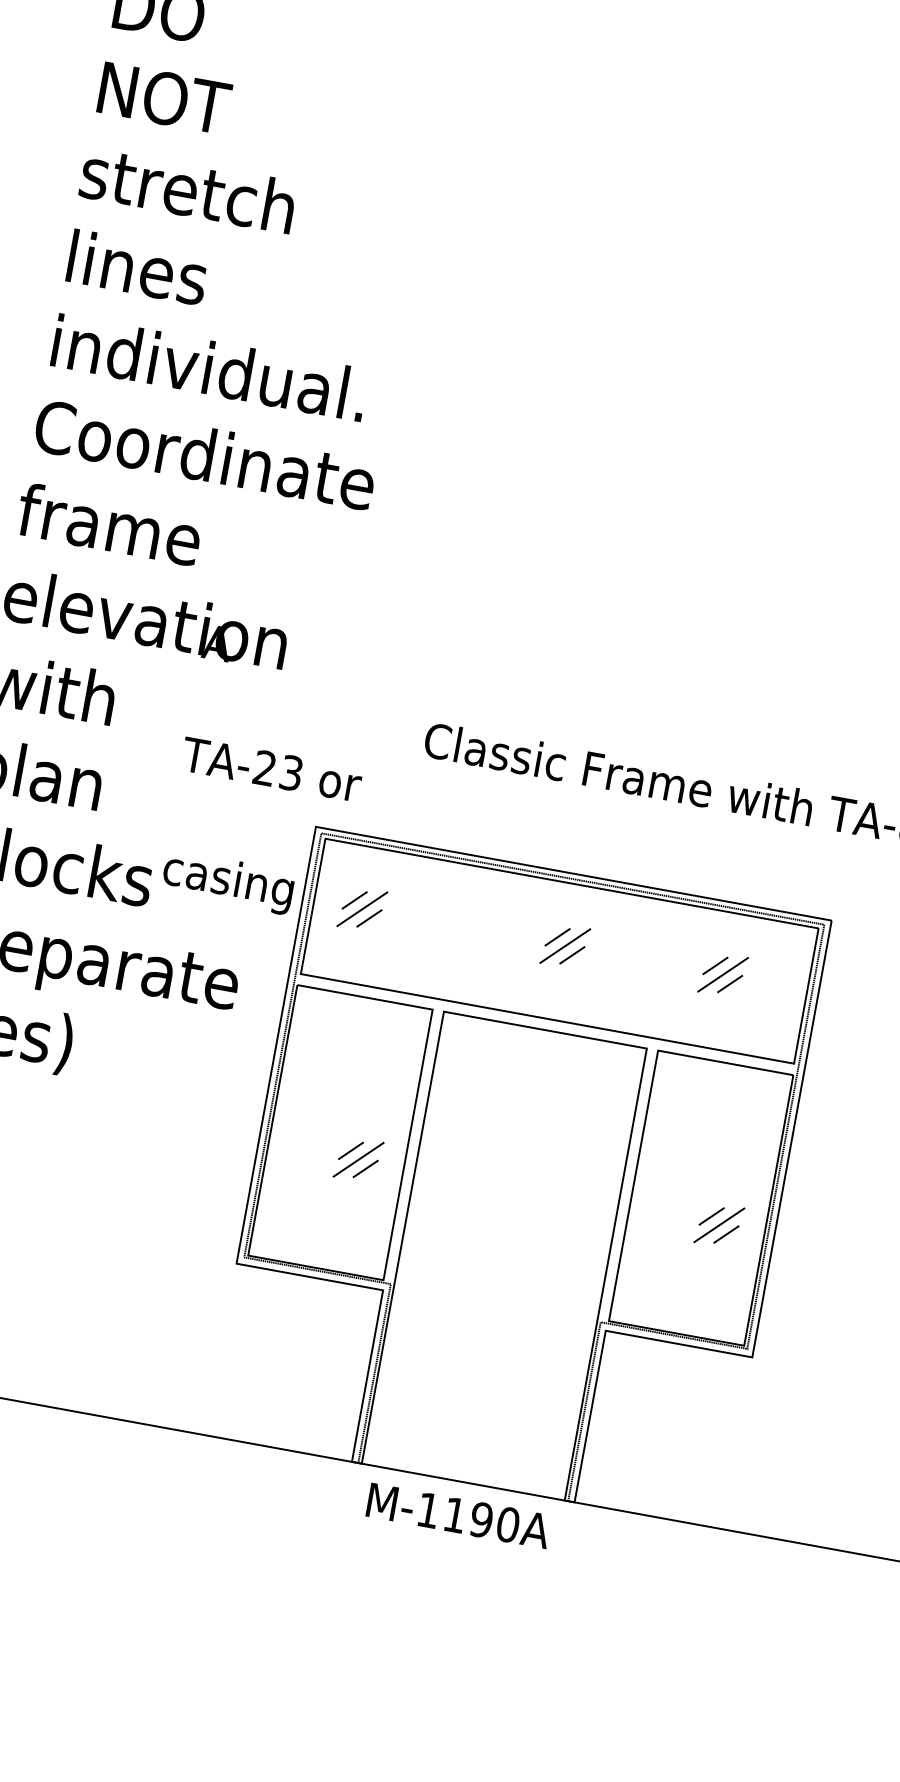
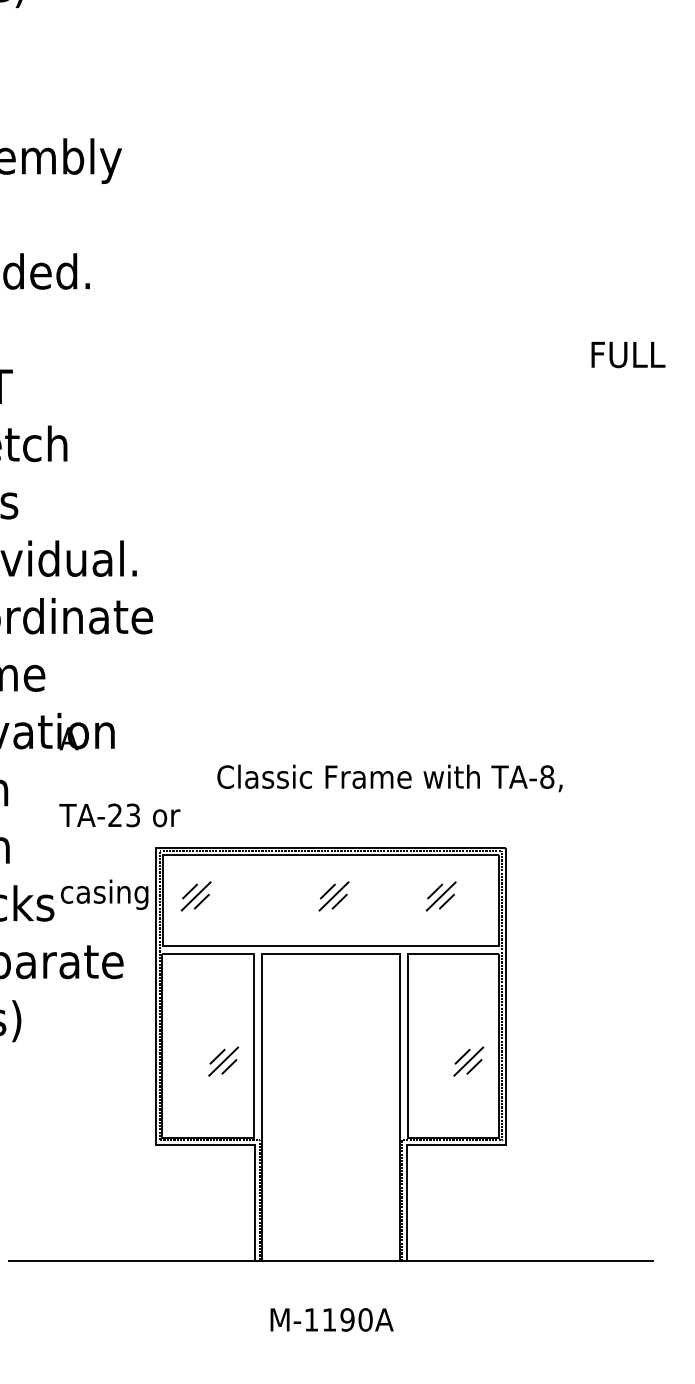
text: (458, 1515) -> (331, 1319), moved

